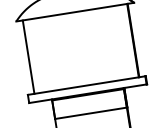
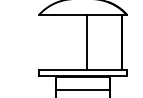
line: (29, 55) -> (87, 41), moved

